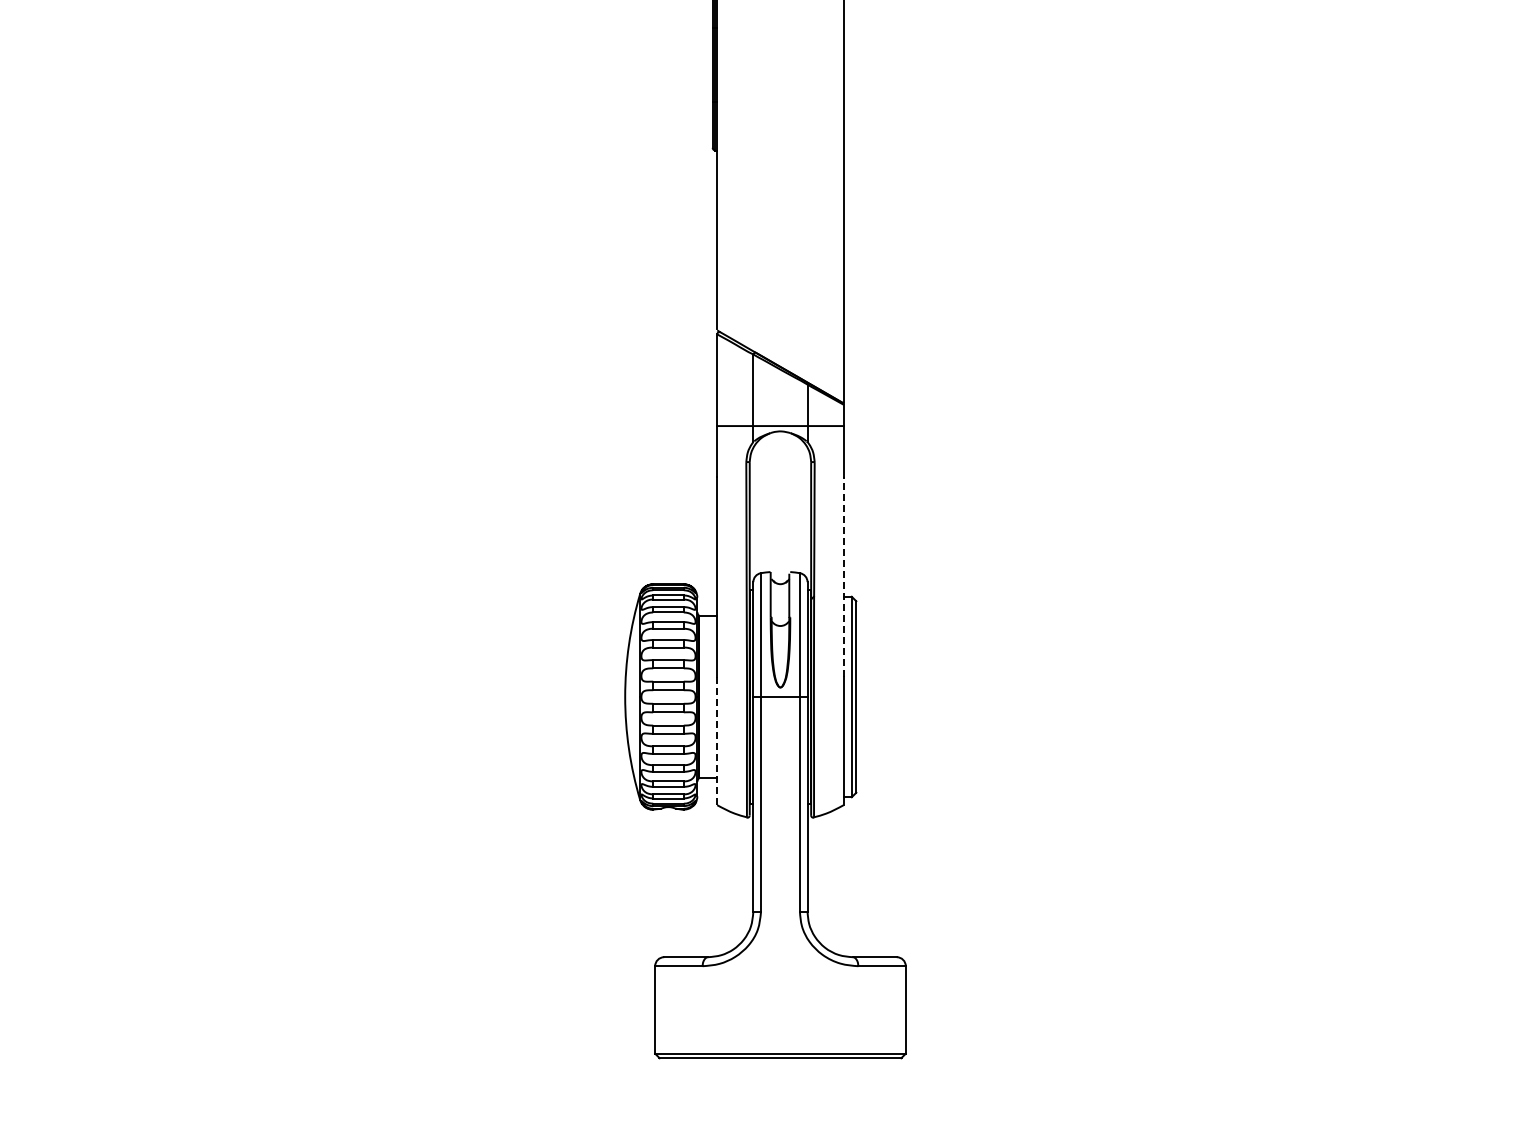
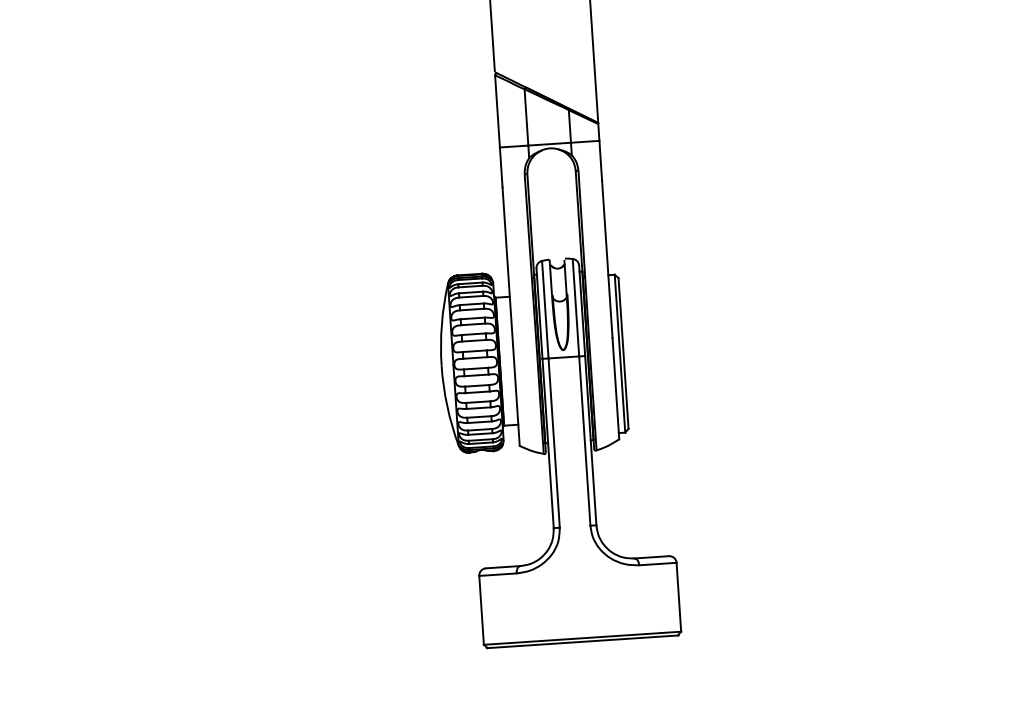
line: (843, 576) -> (607, 259), dashed -> solid
line: (717, 740) -> (516, 394), dashed -> solid

